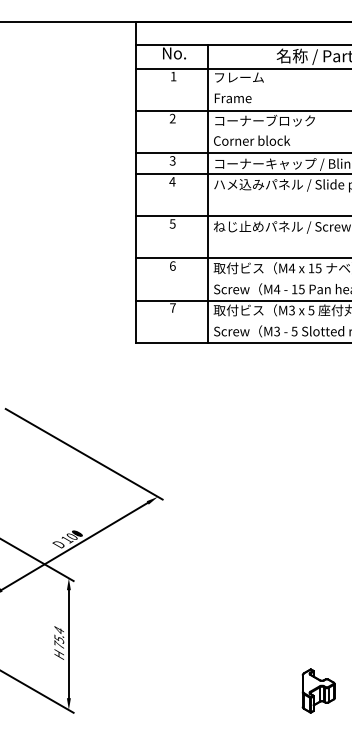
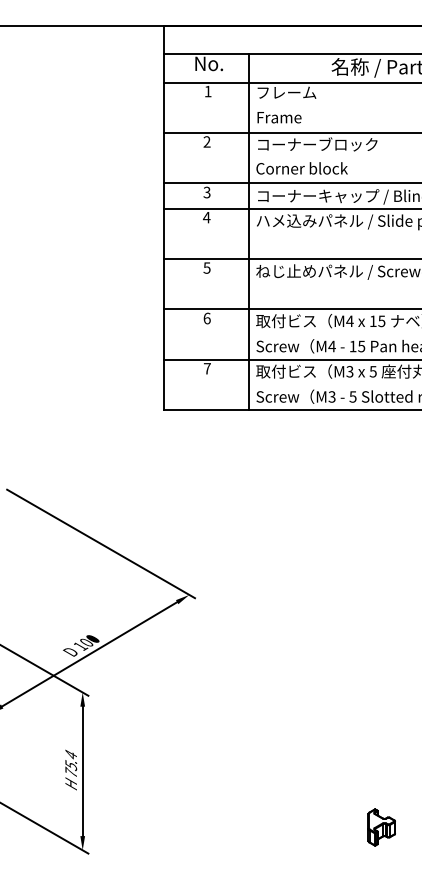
part: (318, 691) -> (381, 827), size x0.7

